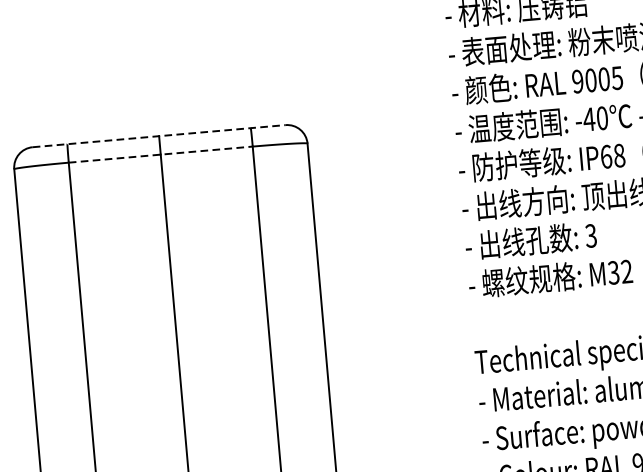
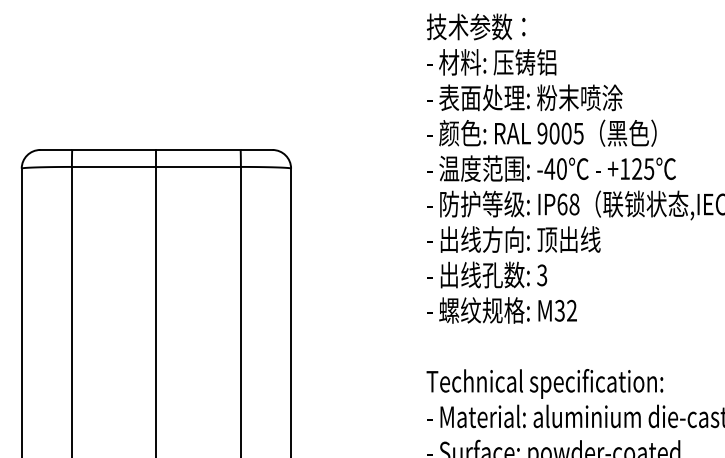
line: (159, 135) -> (156, 149), dashed -> solid
line: (160, 154) -> (156, 166), dashed -> solid

